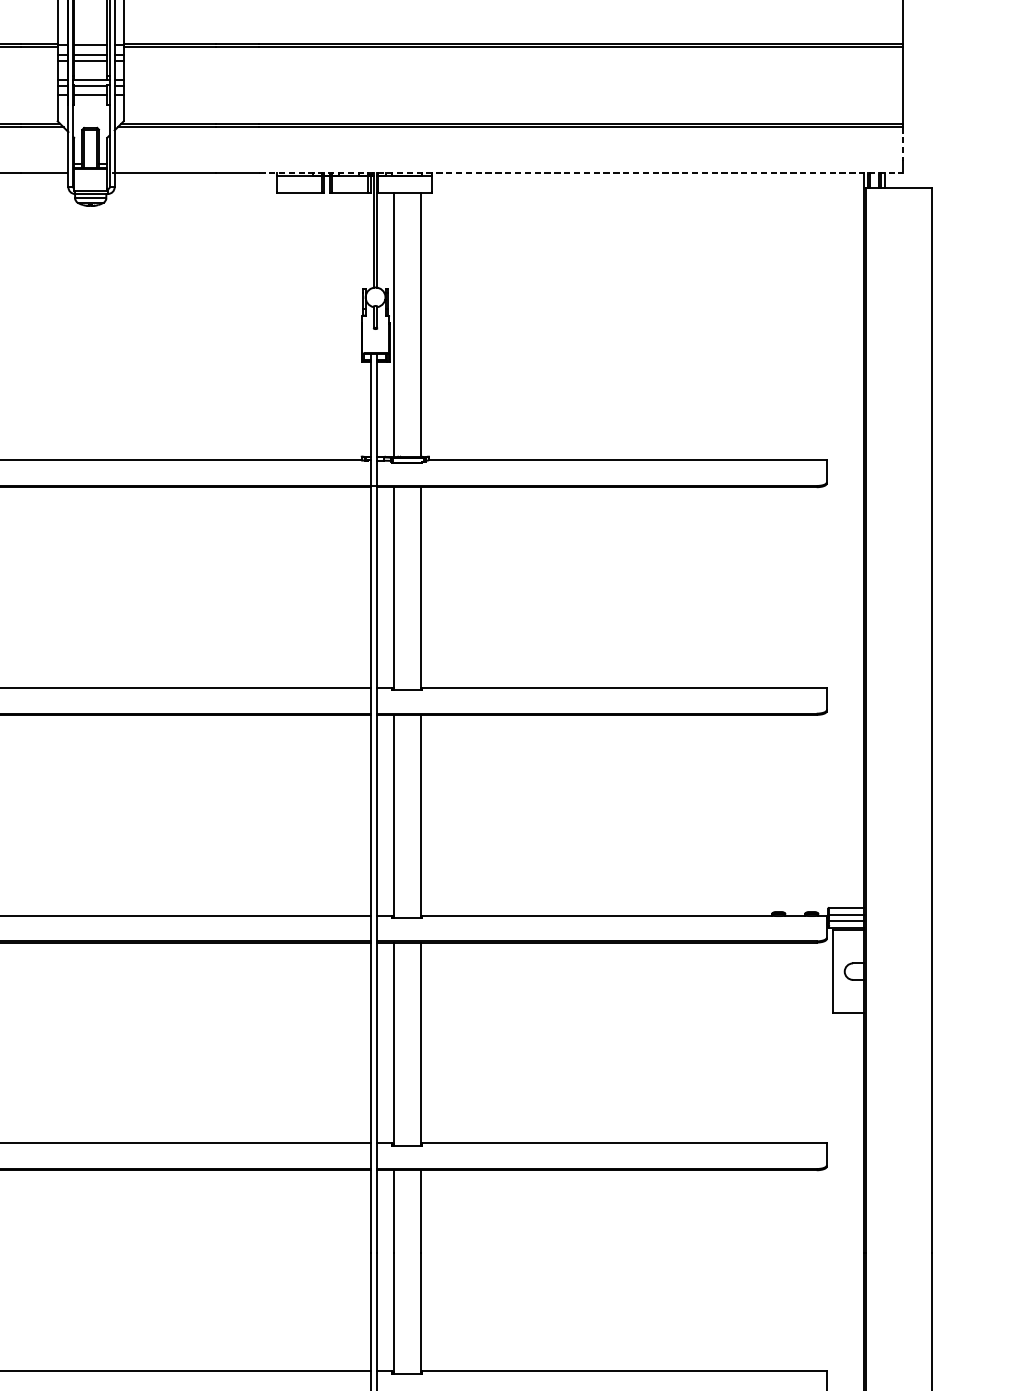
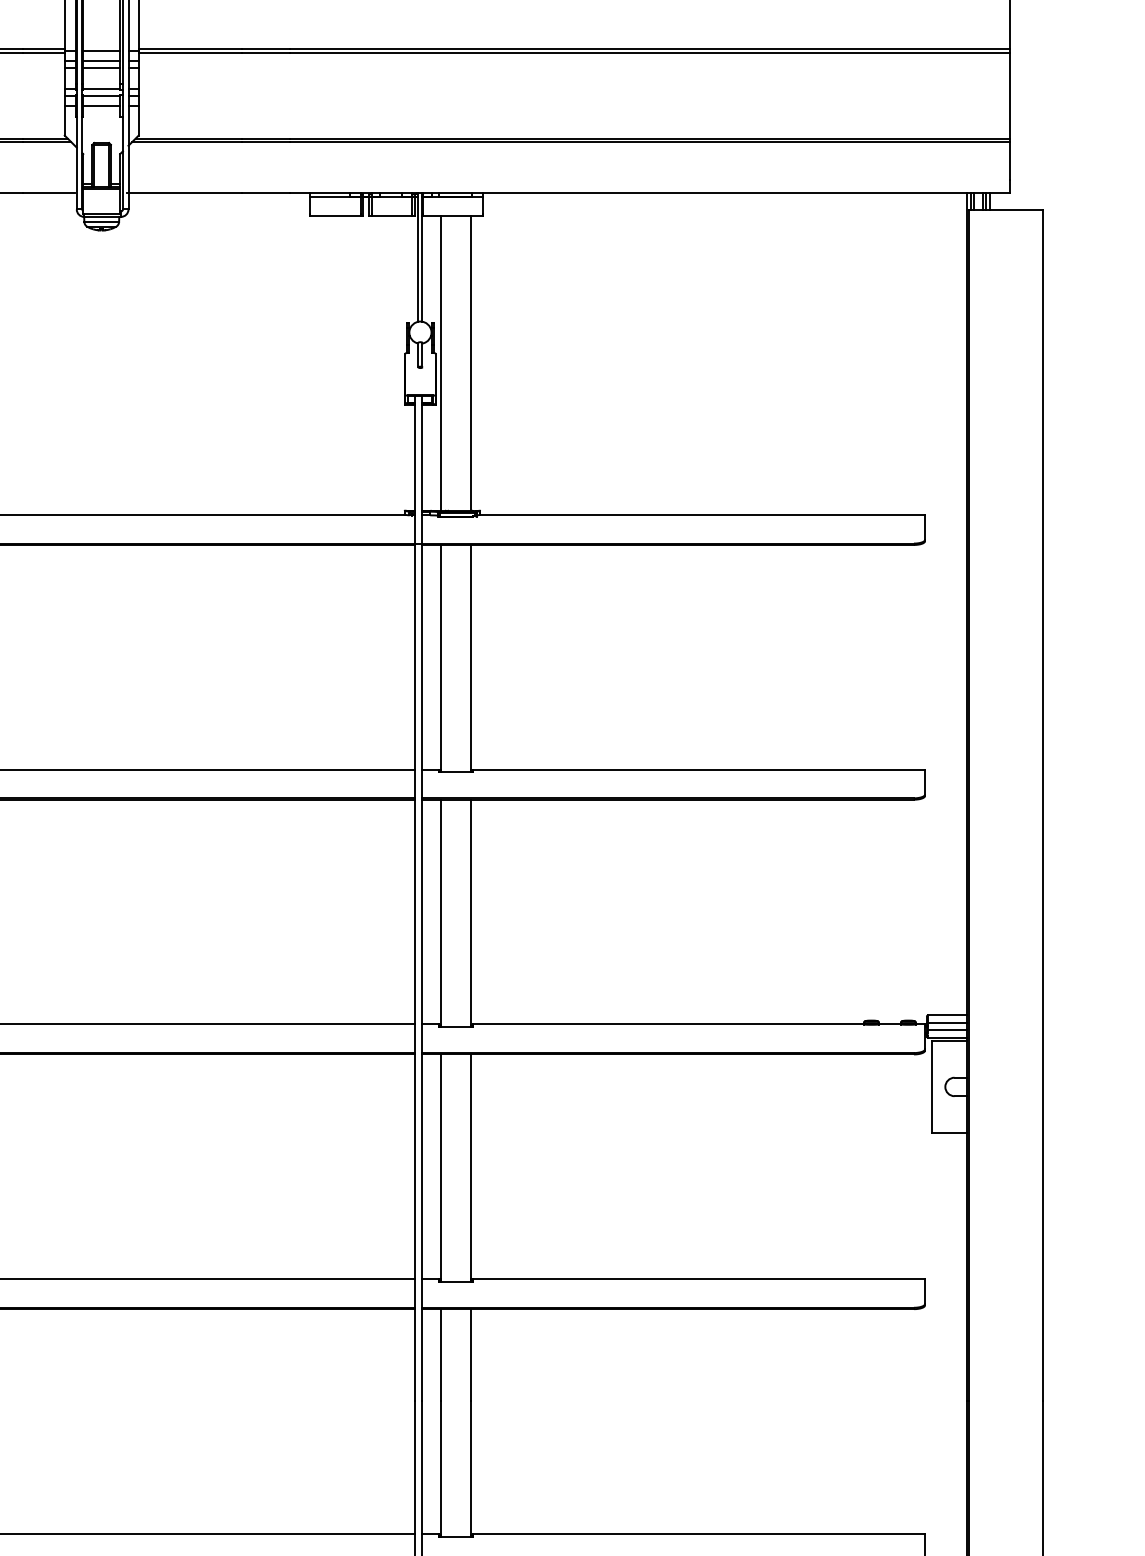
line: (902, 144) -> (1009, 161), dashed -> solid
line: (581, 172) -> (650, 192), dashed -> solid

